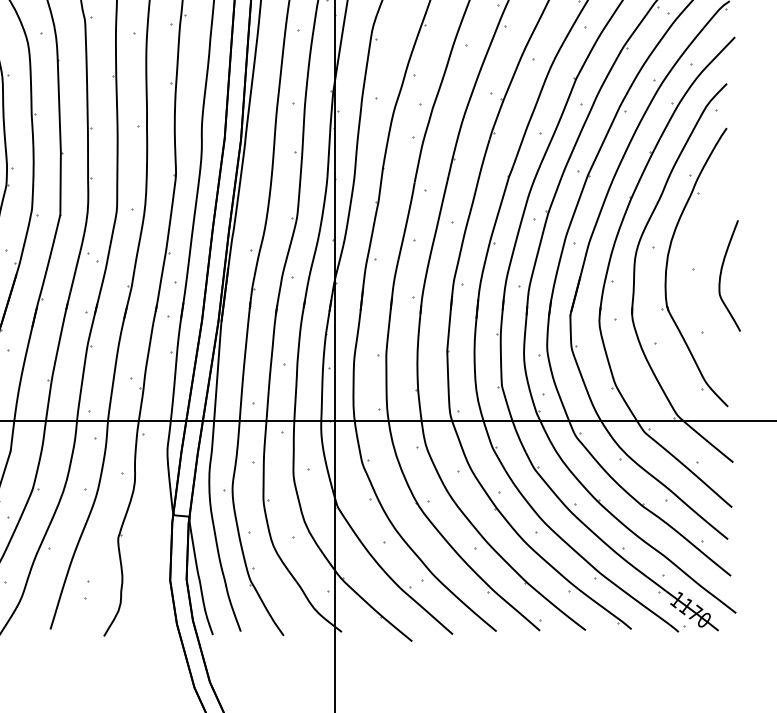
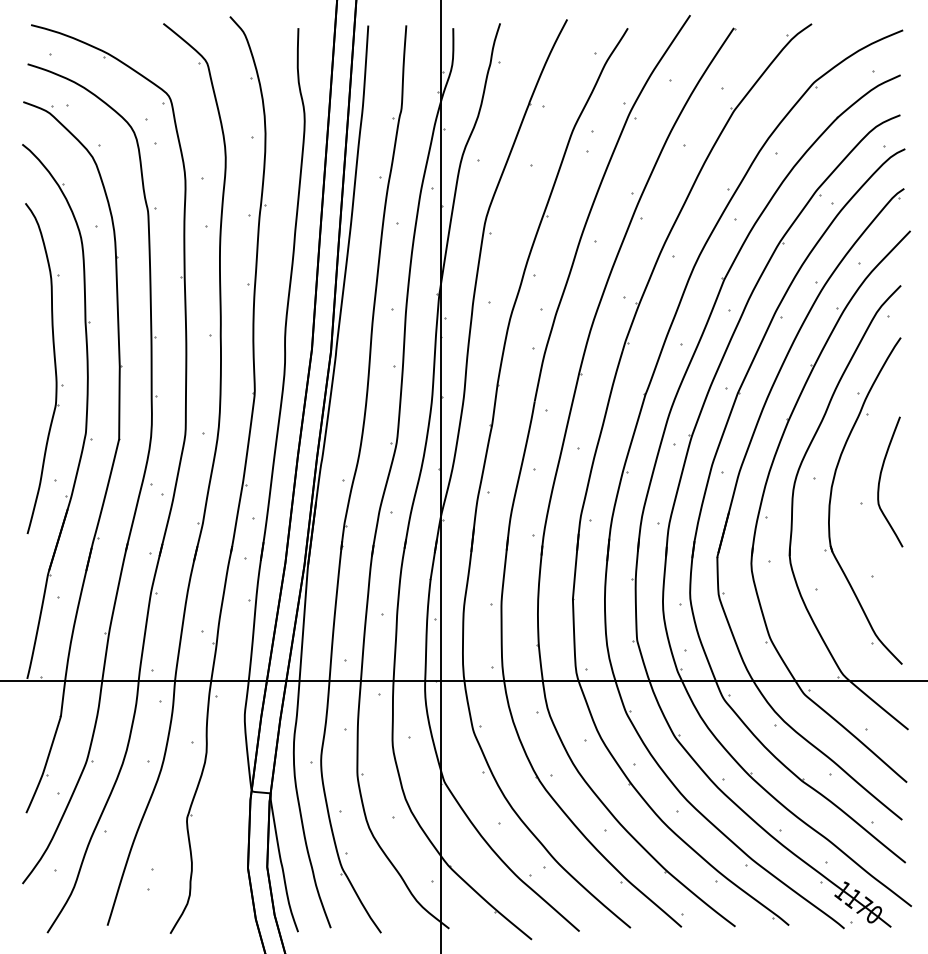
curve: (721, 275) -> (880, 481), moved

